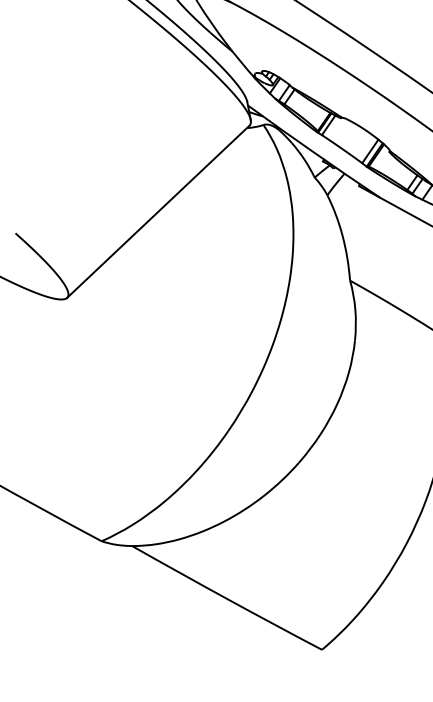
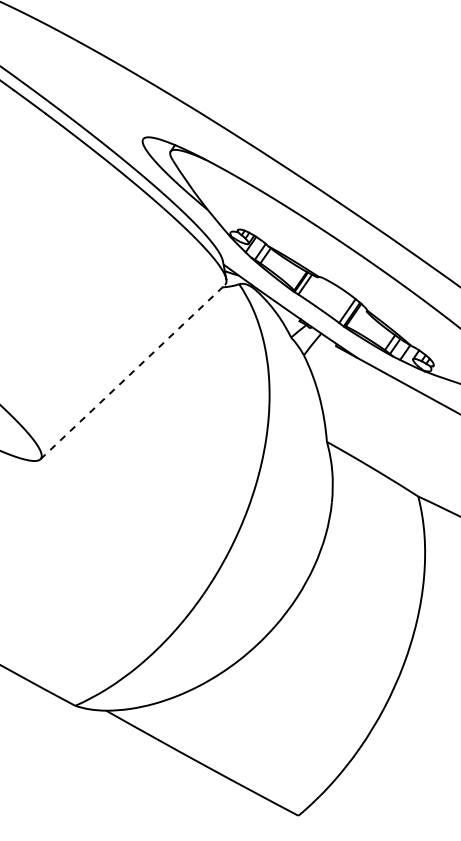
line: (158, 212) -> (132, 372), solid -> dashed

